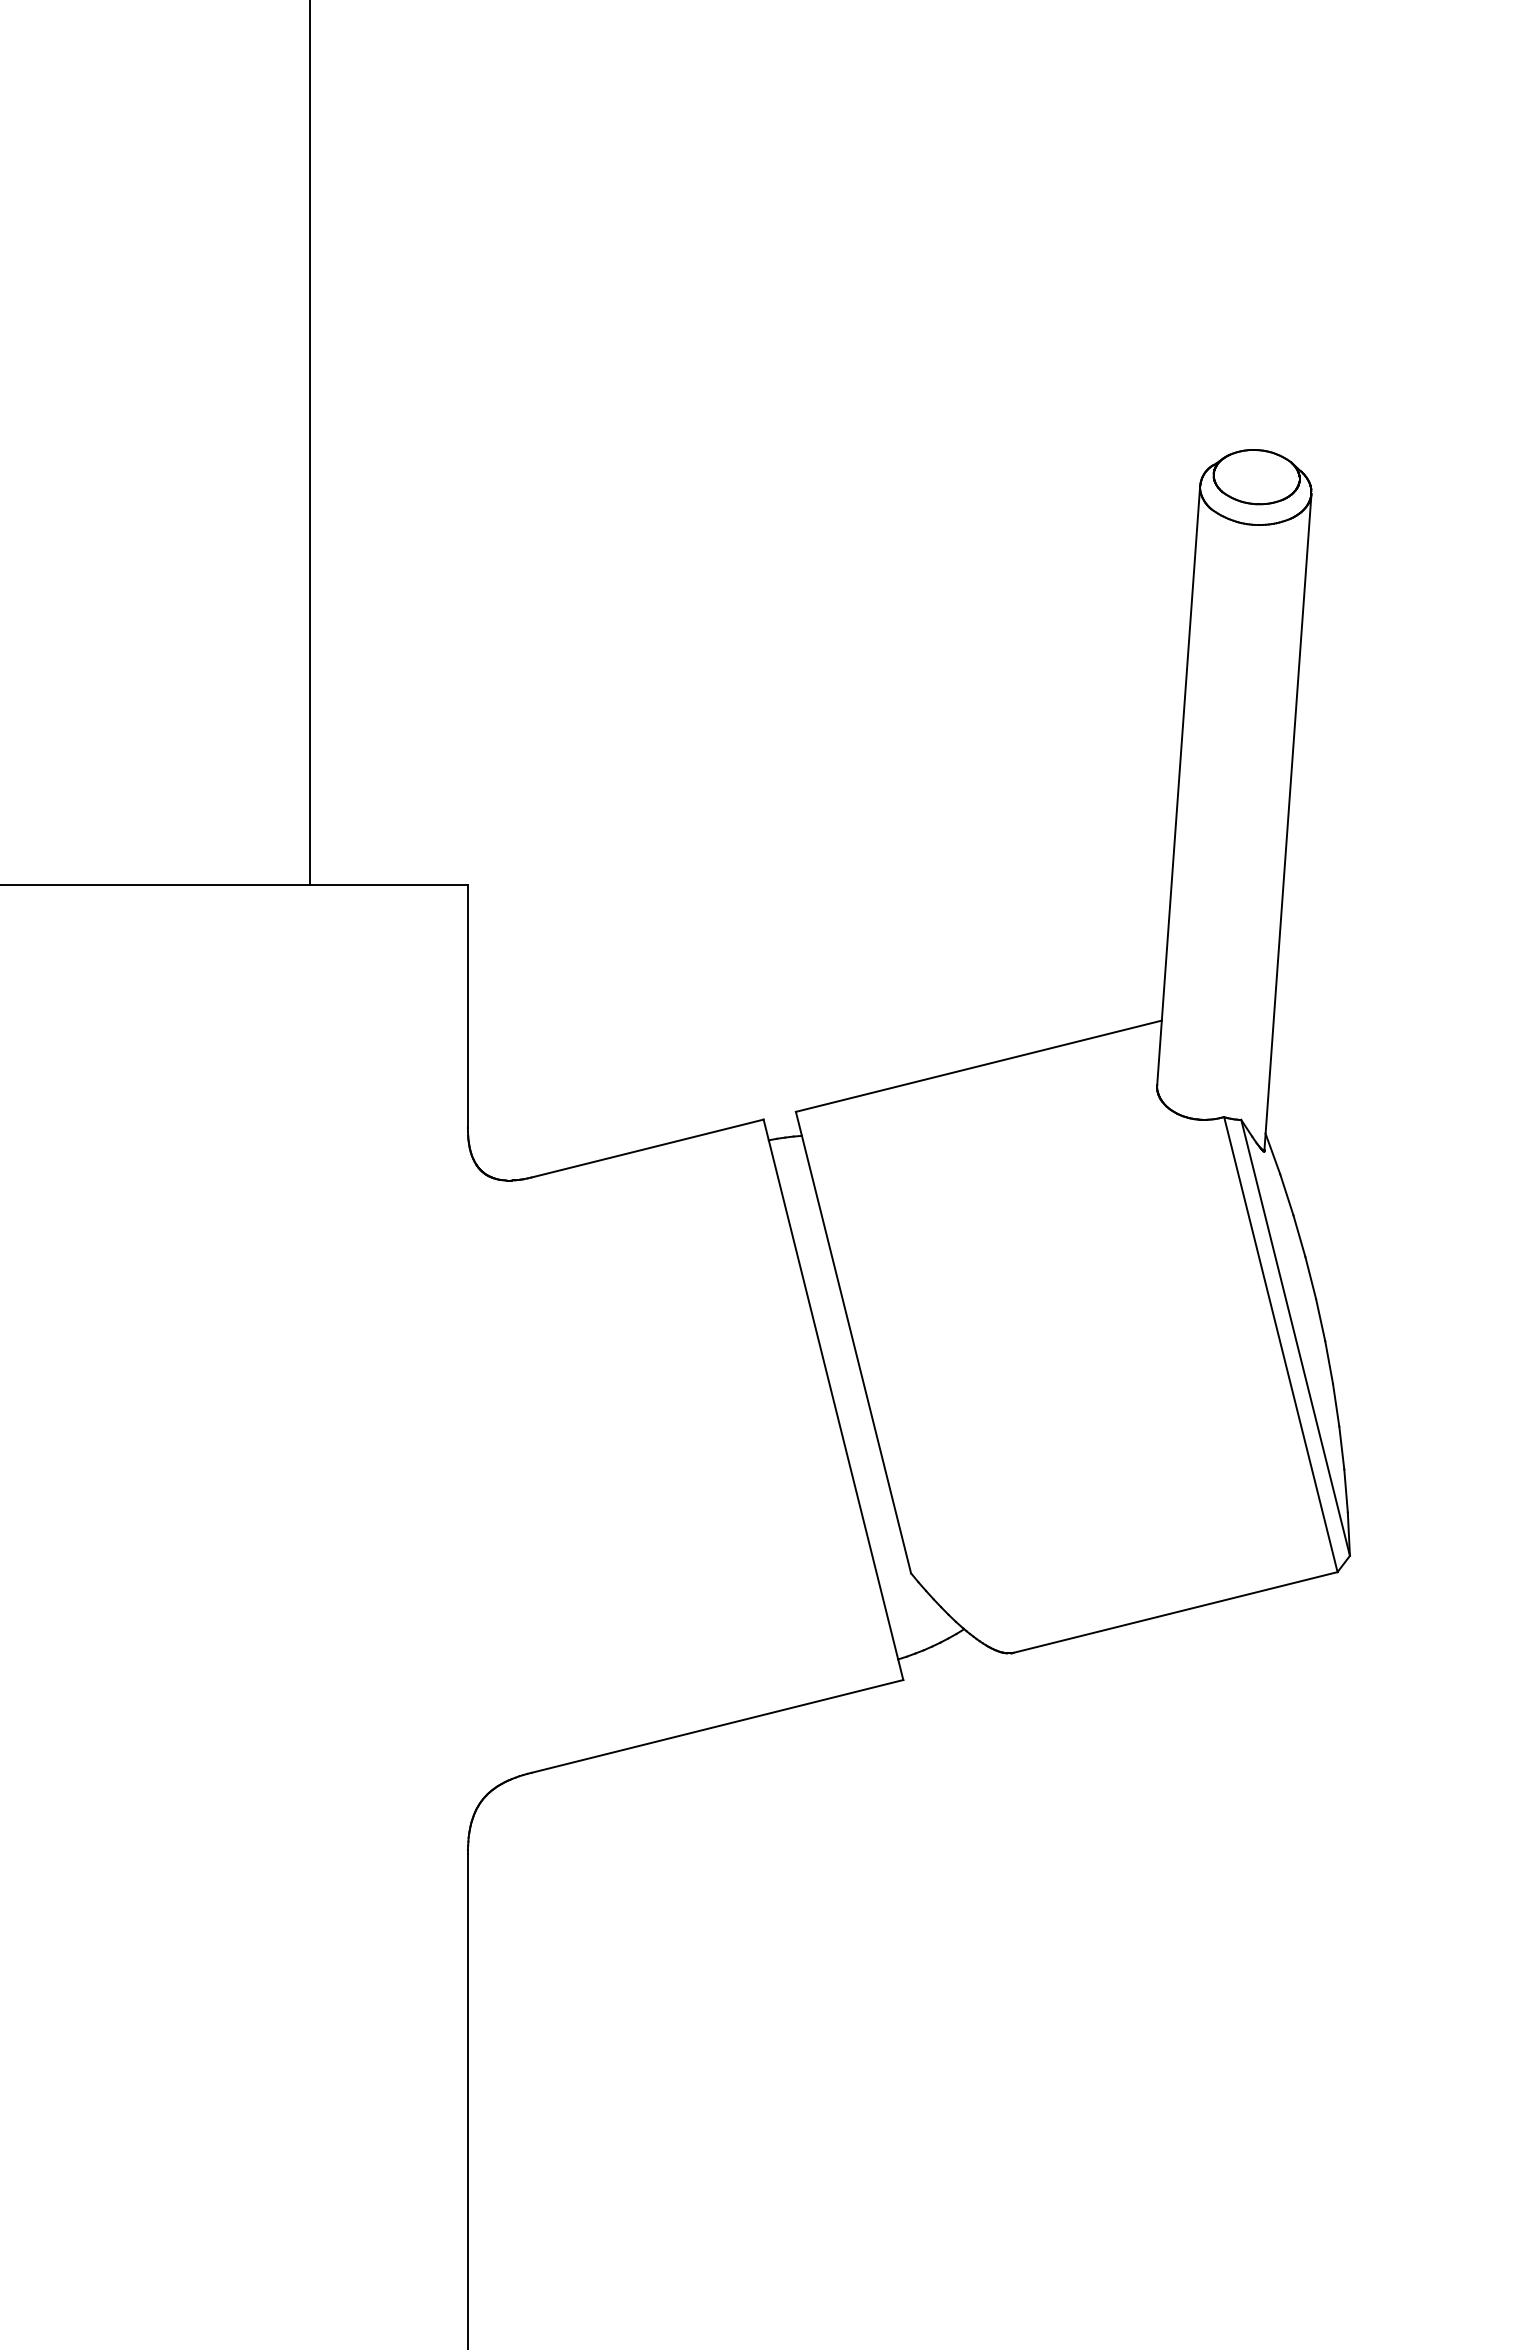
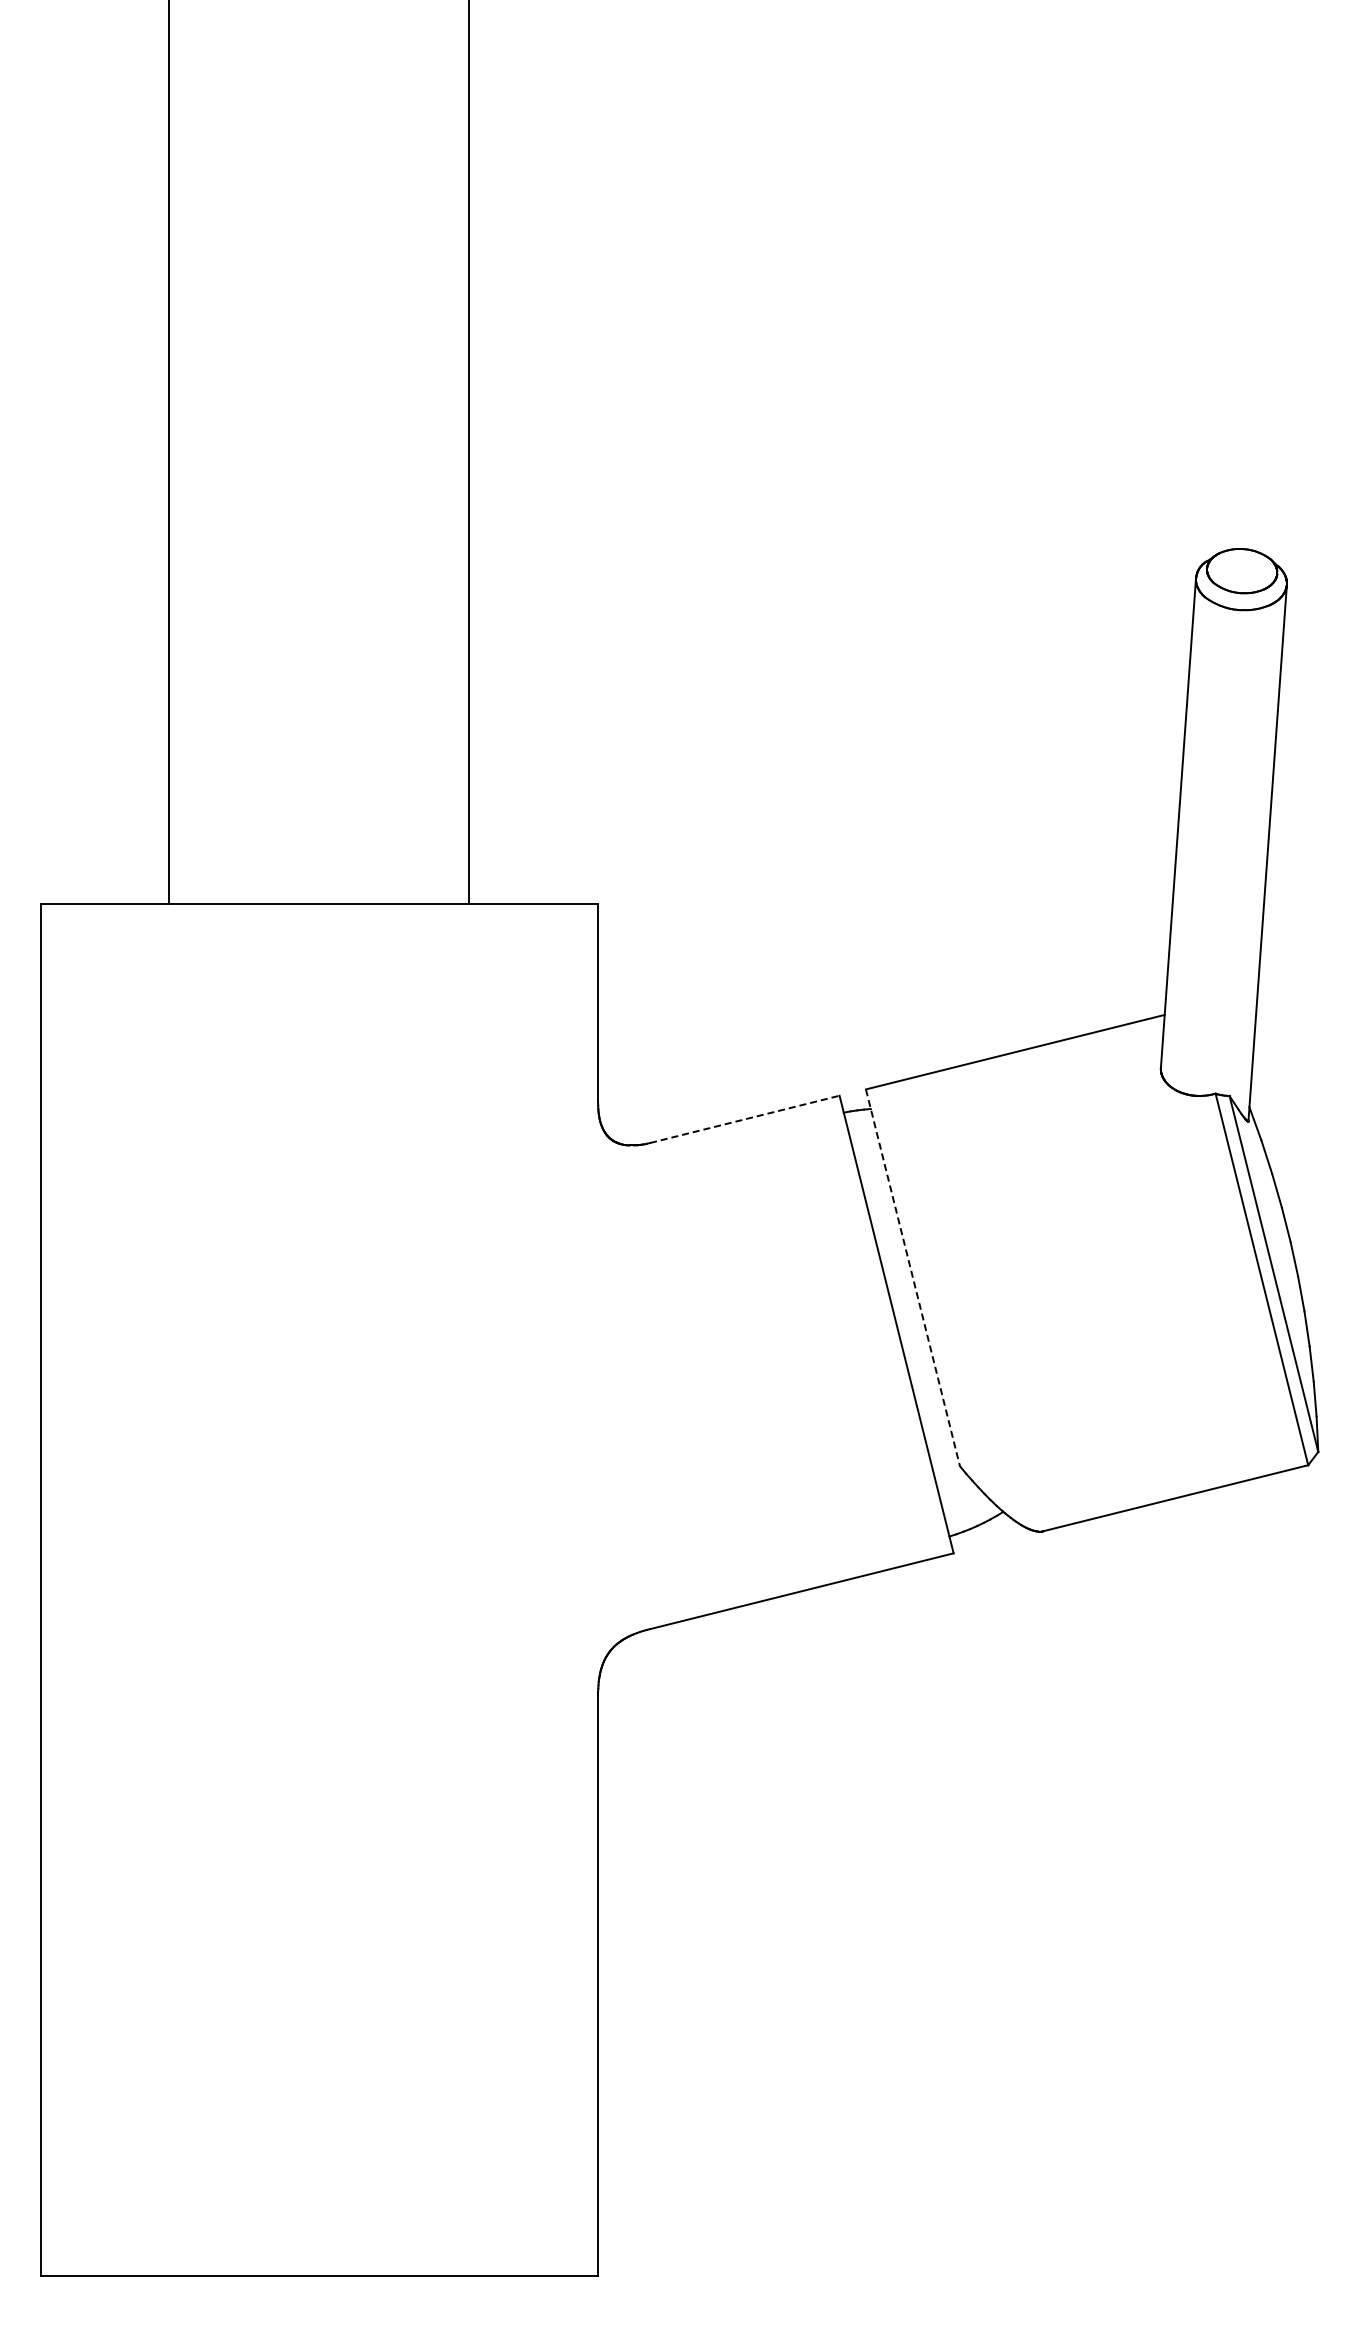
line: (647, 1148) -> (744, 1119), solid -> dashed
line: (854, 1343) -> (913, 1278), solid -> dashed

